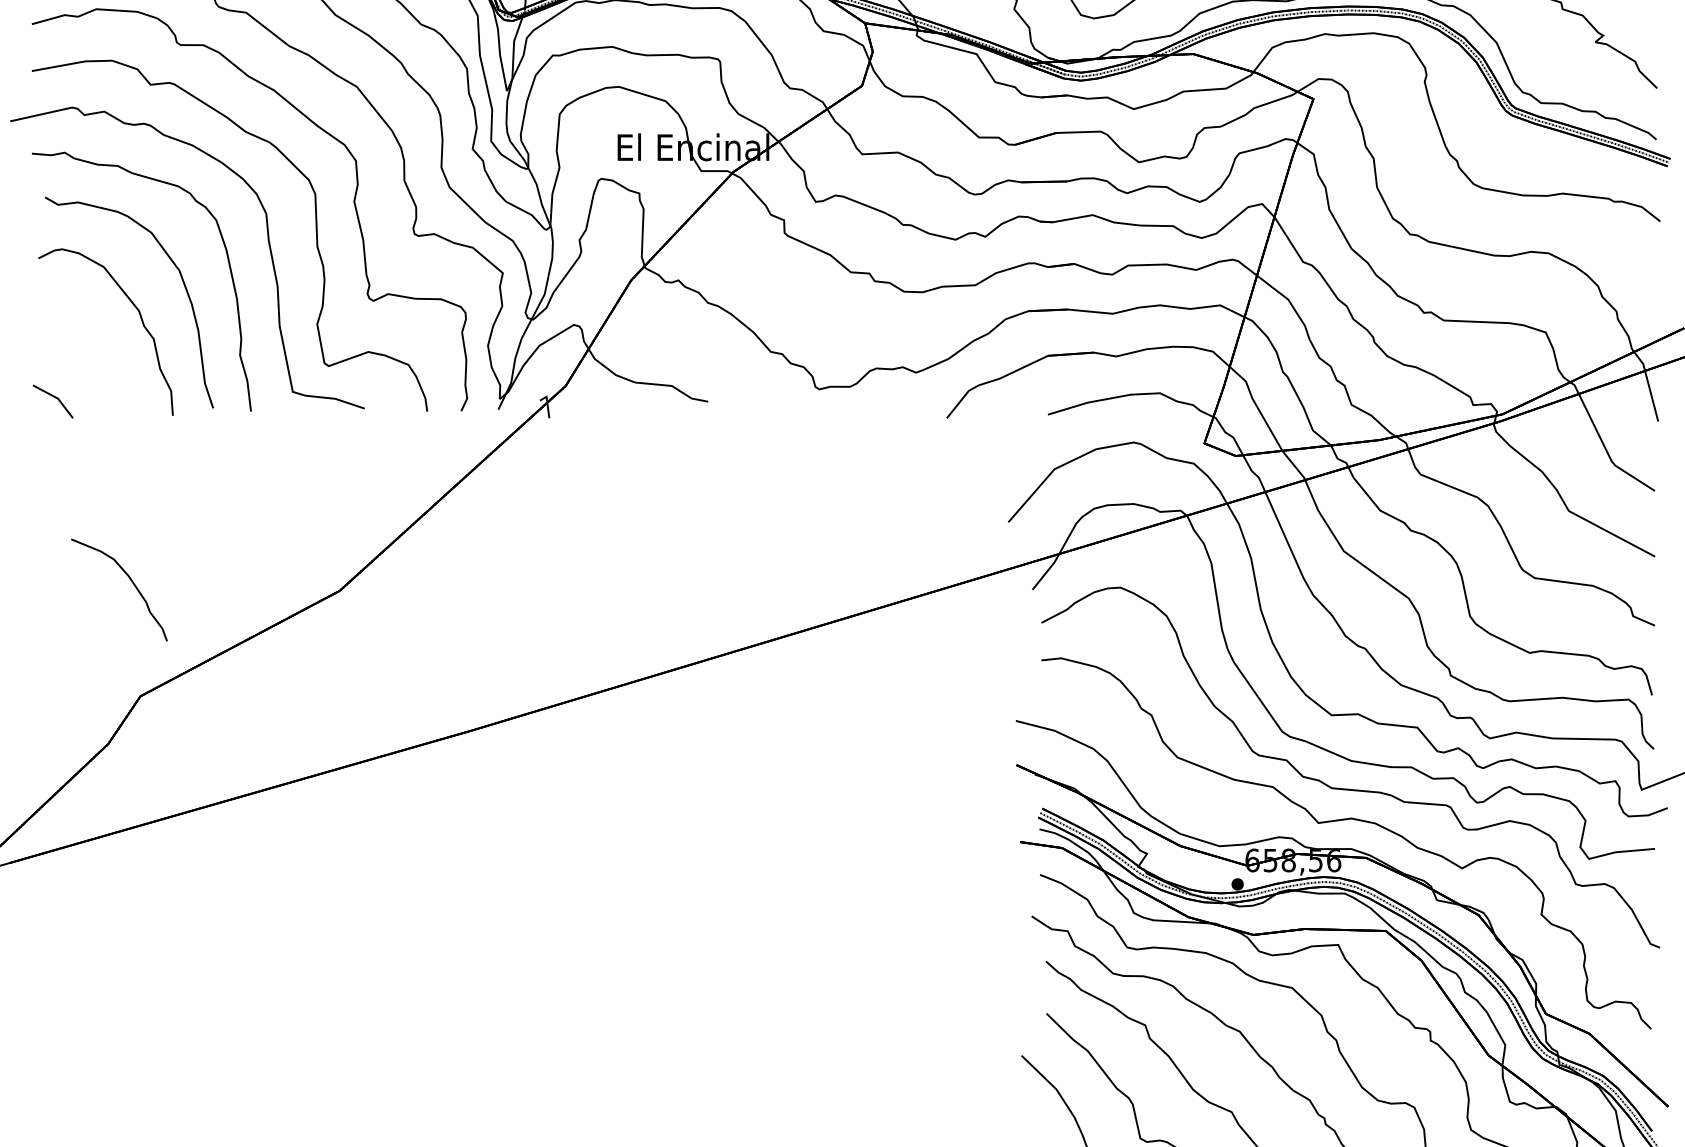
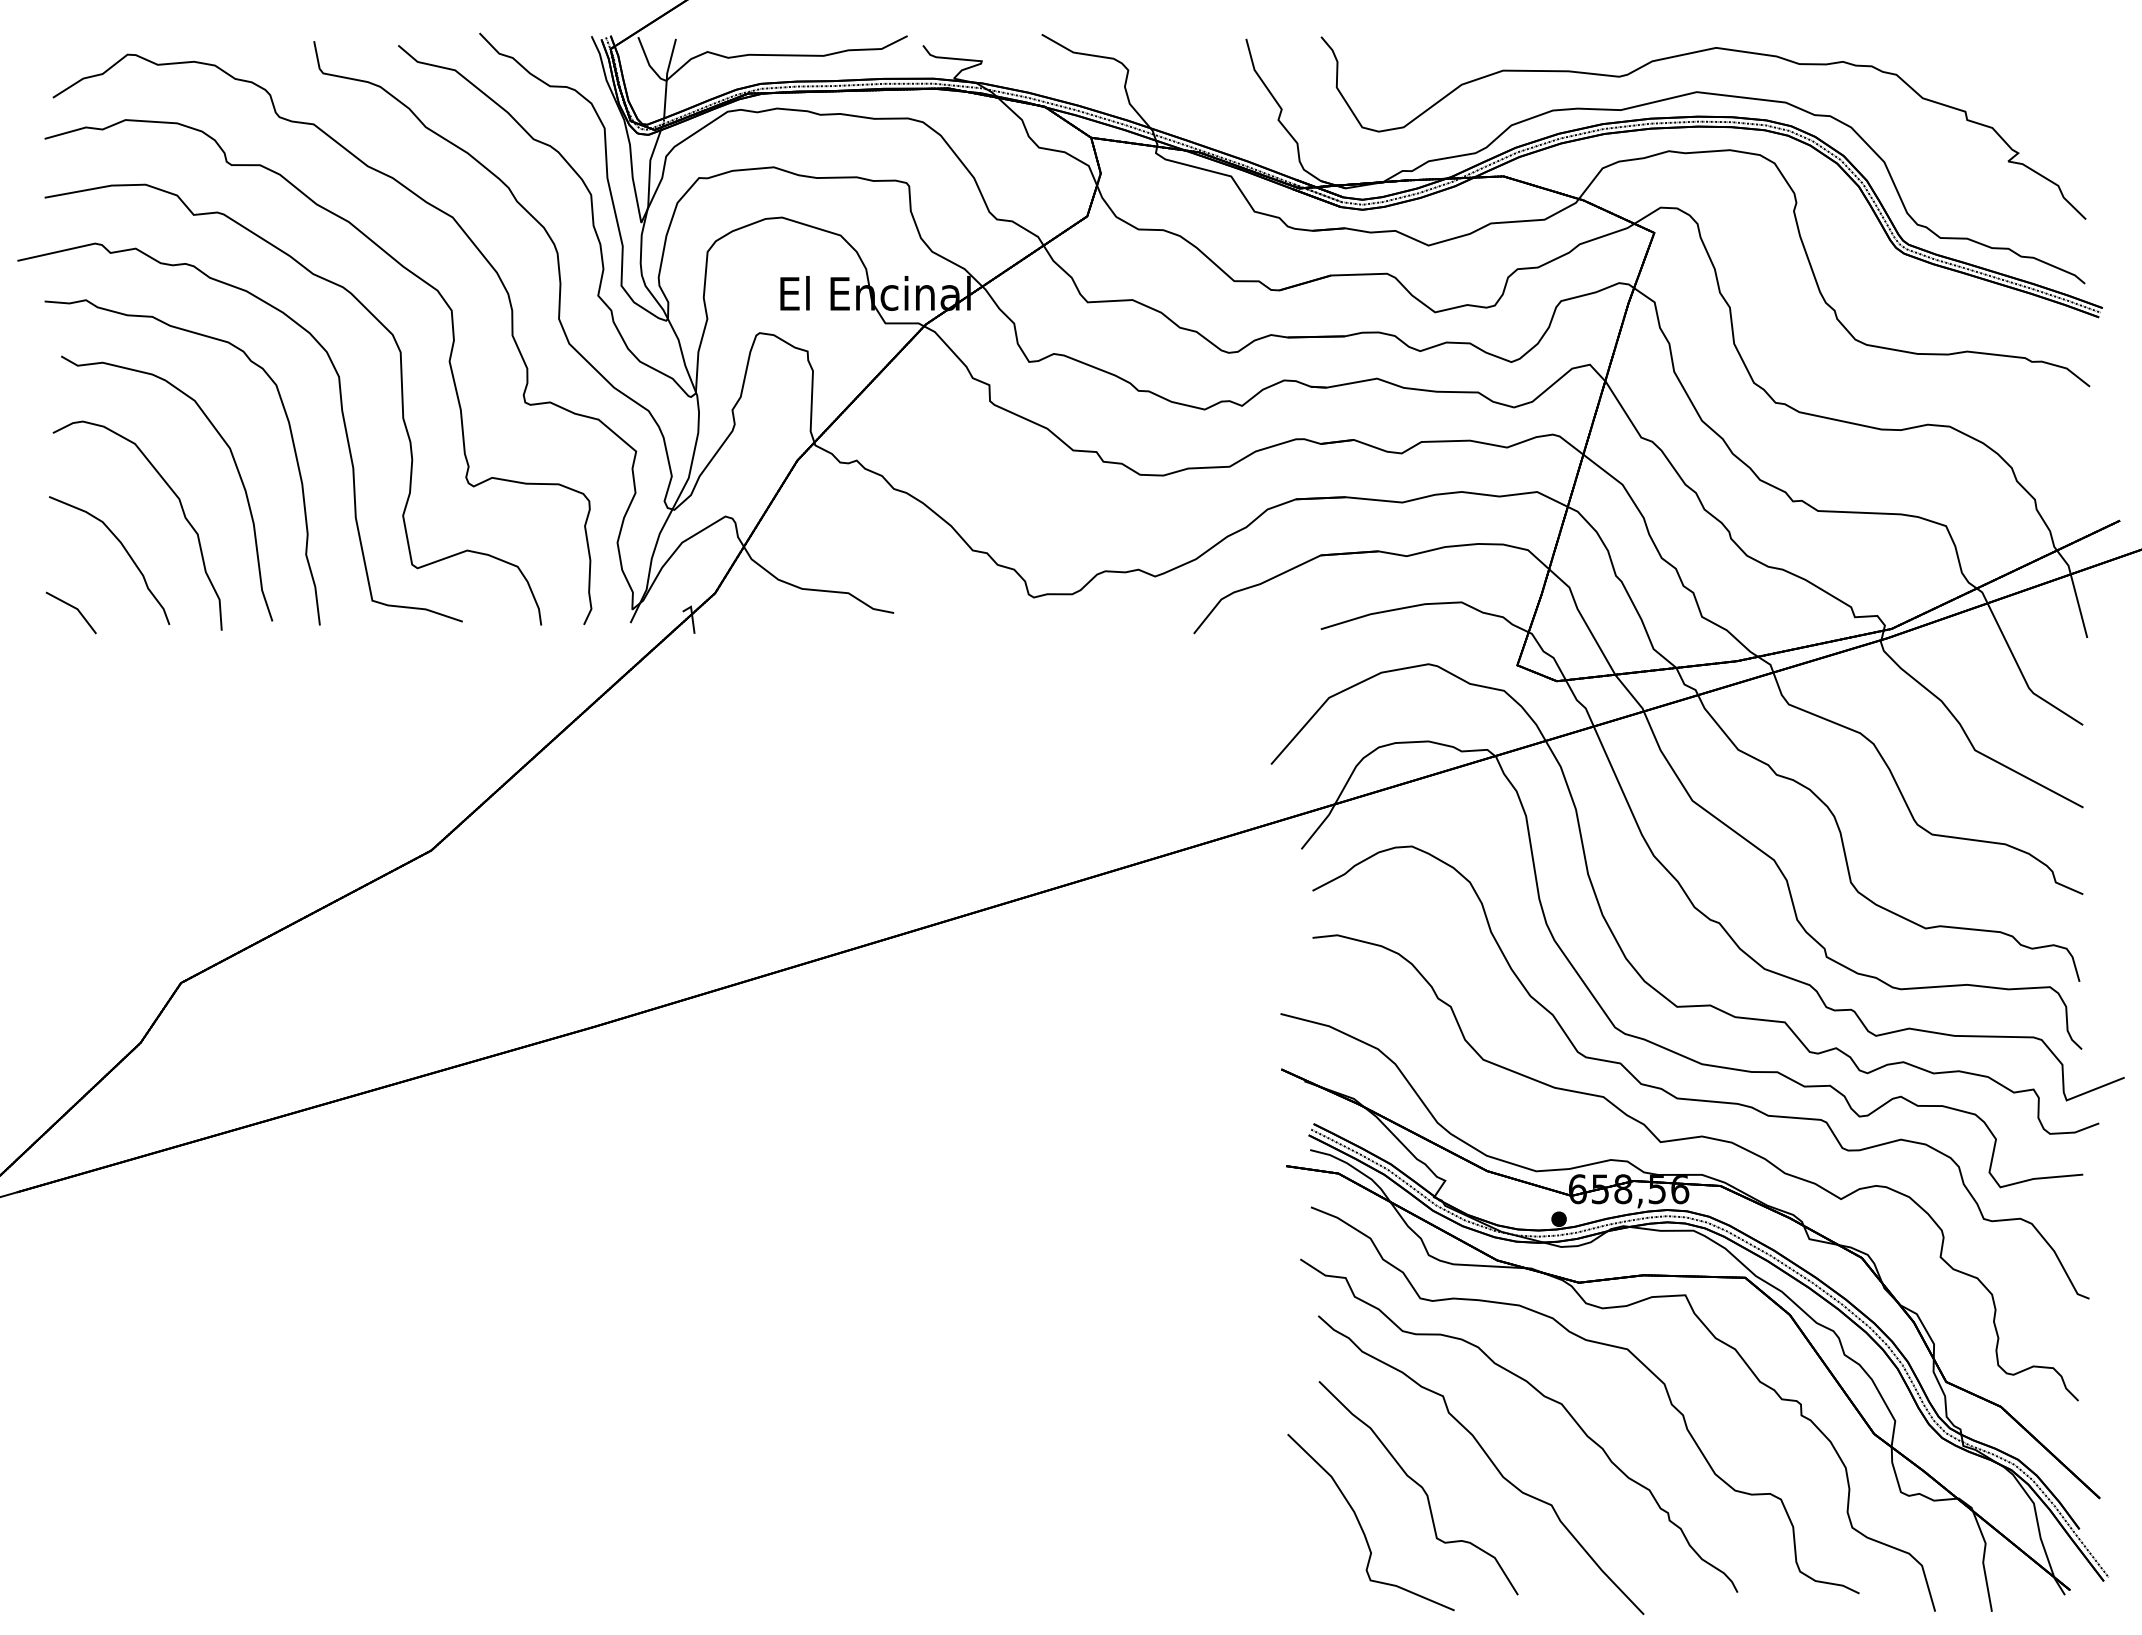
curve: (132, 582) -> (125, 551), moved

